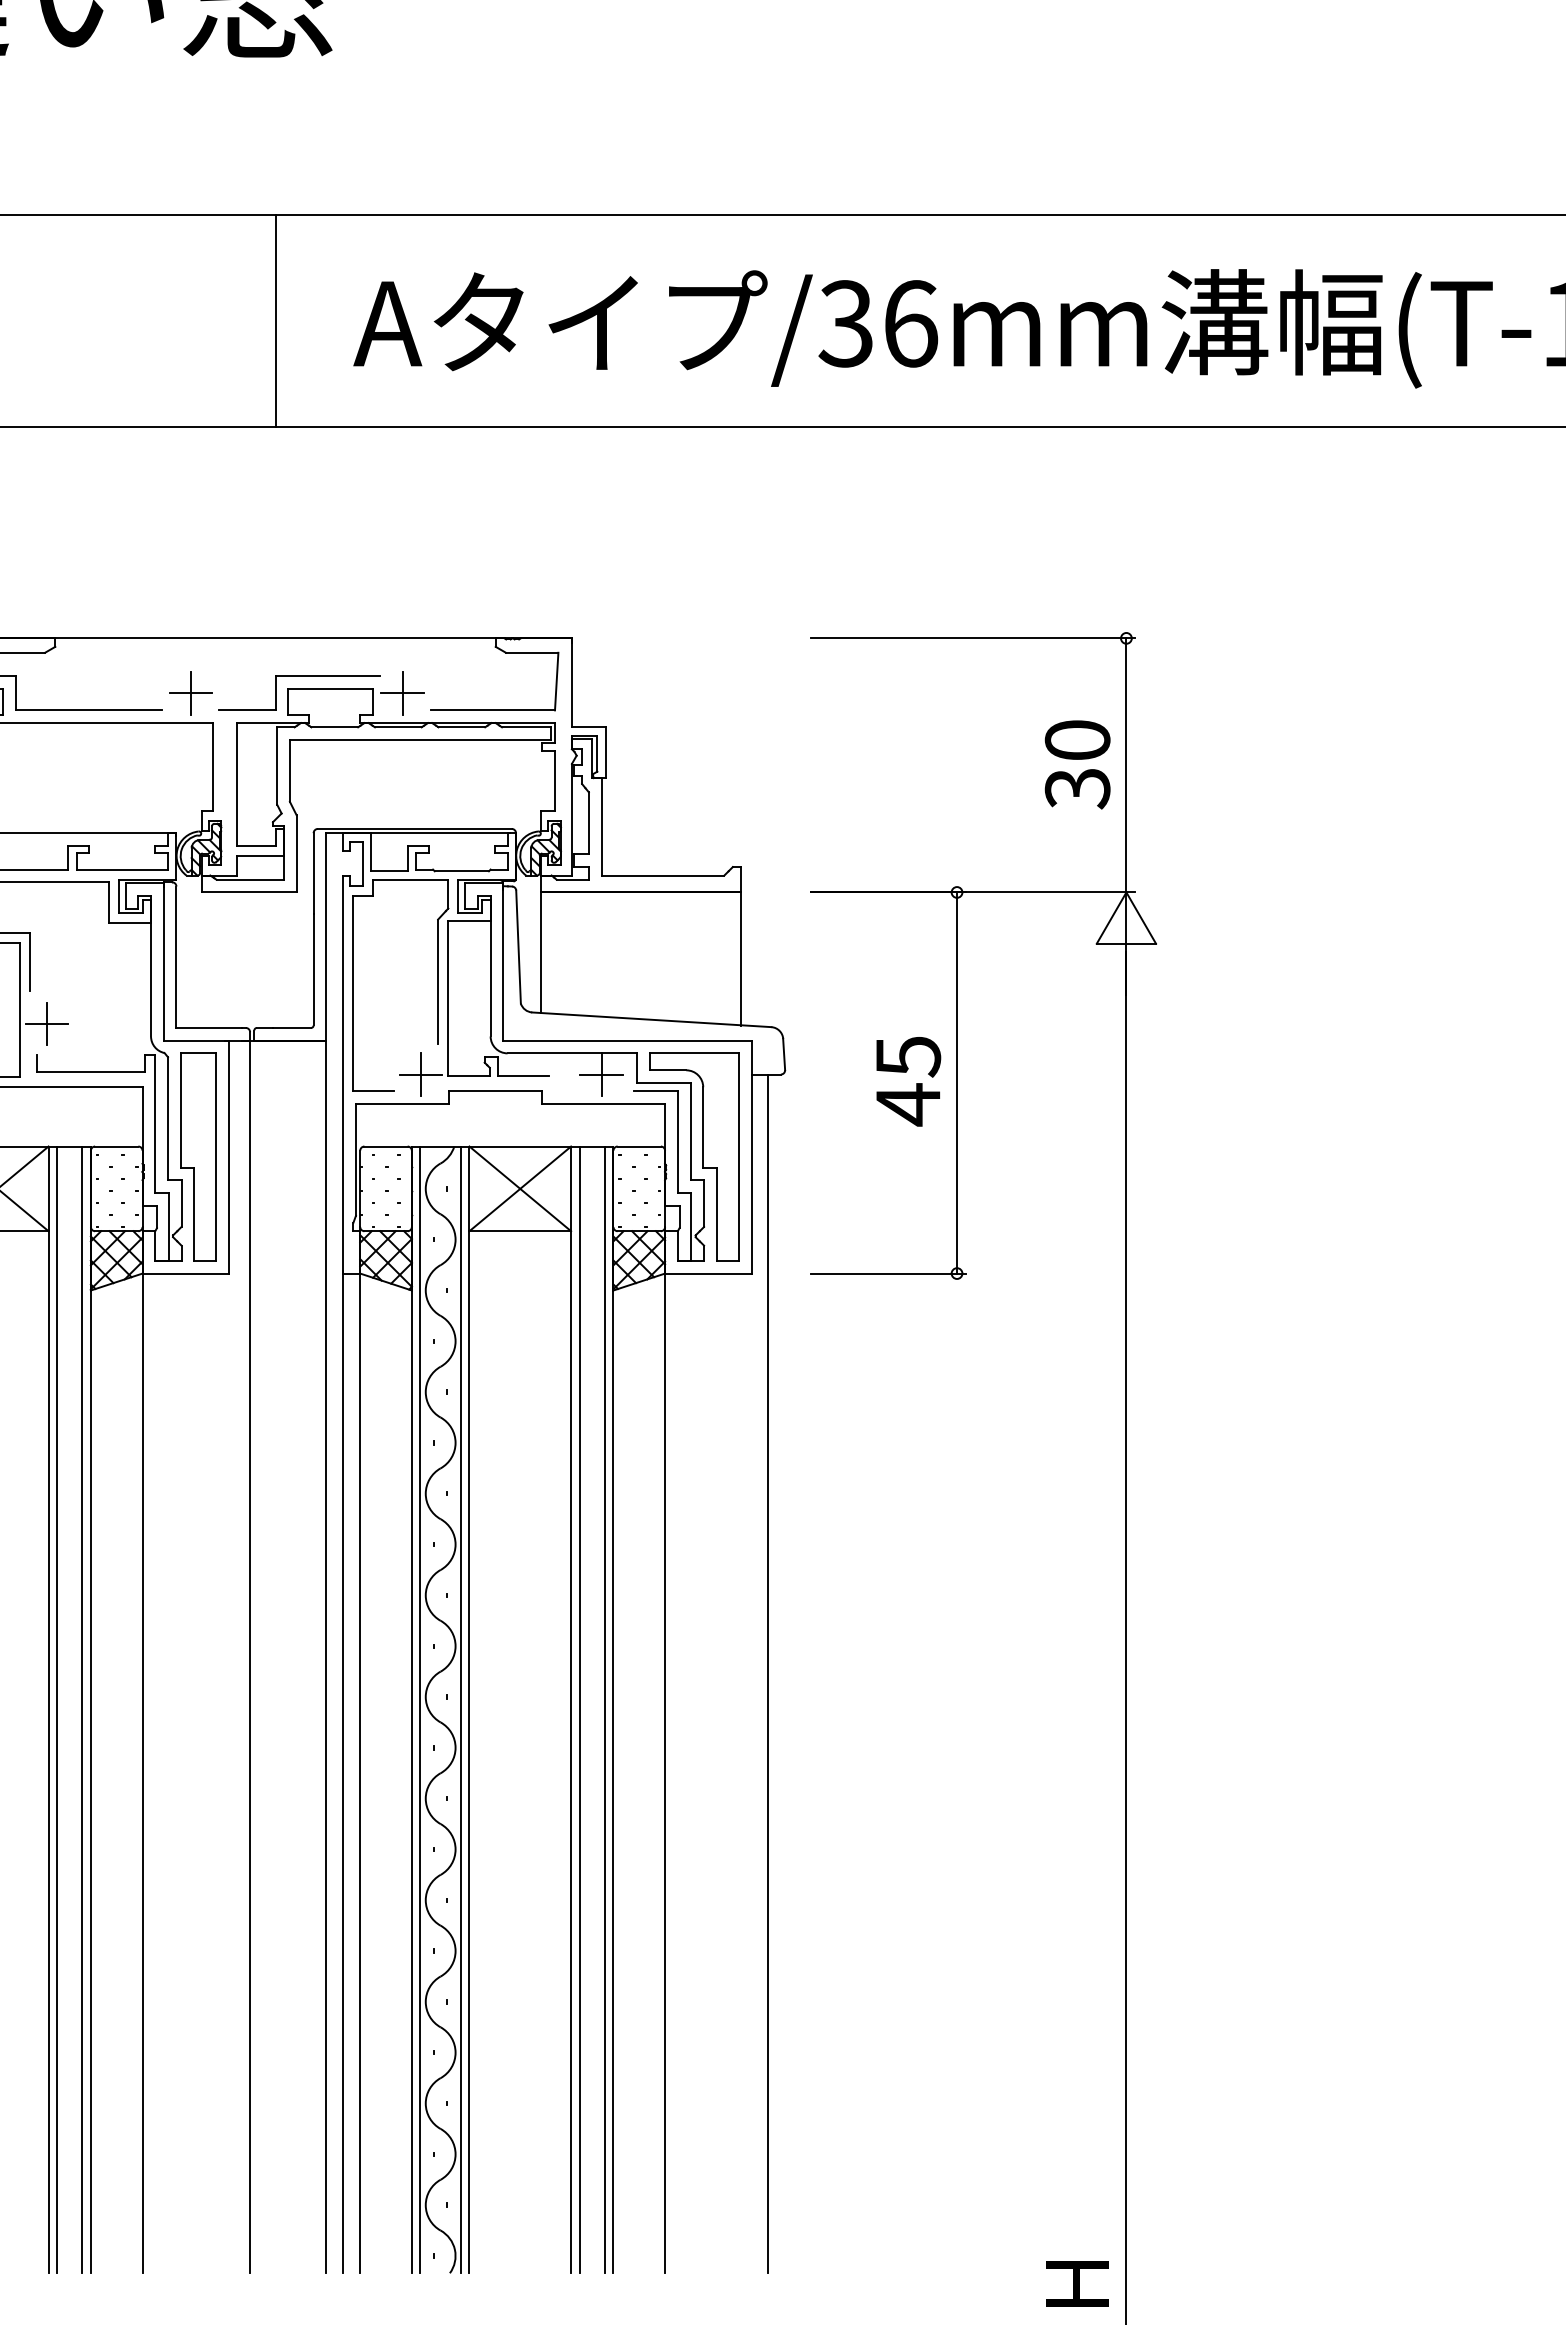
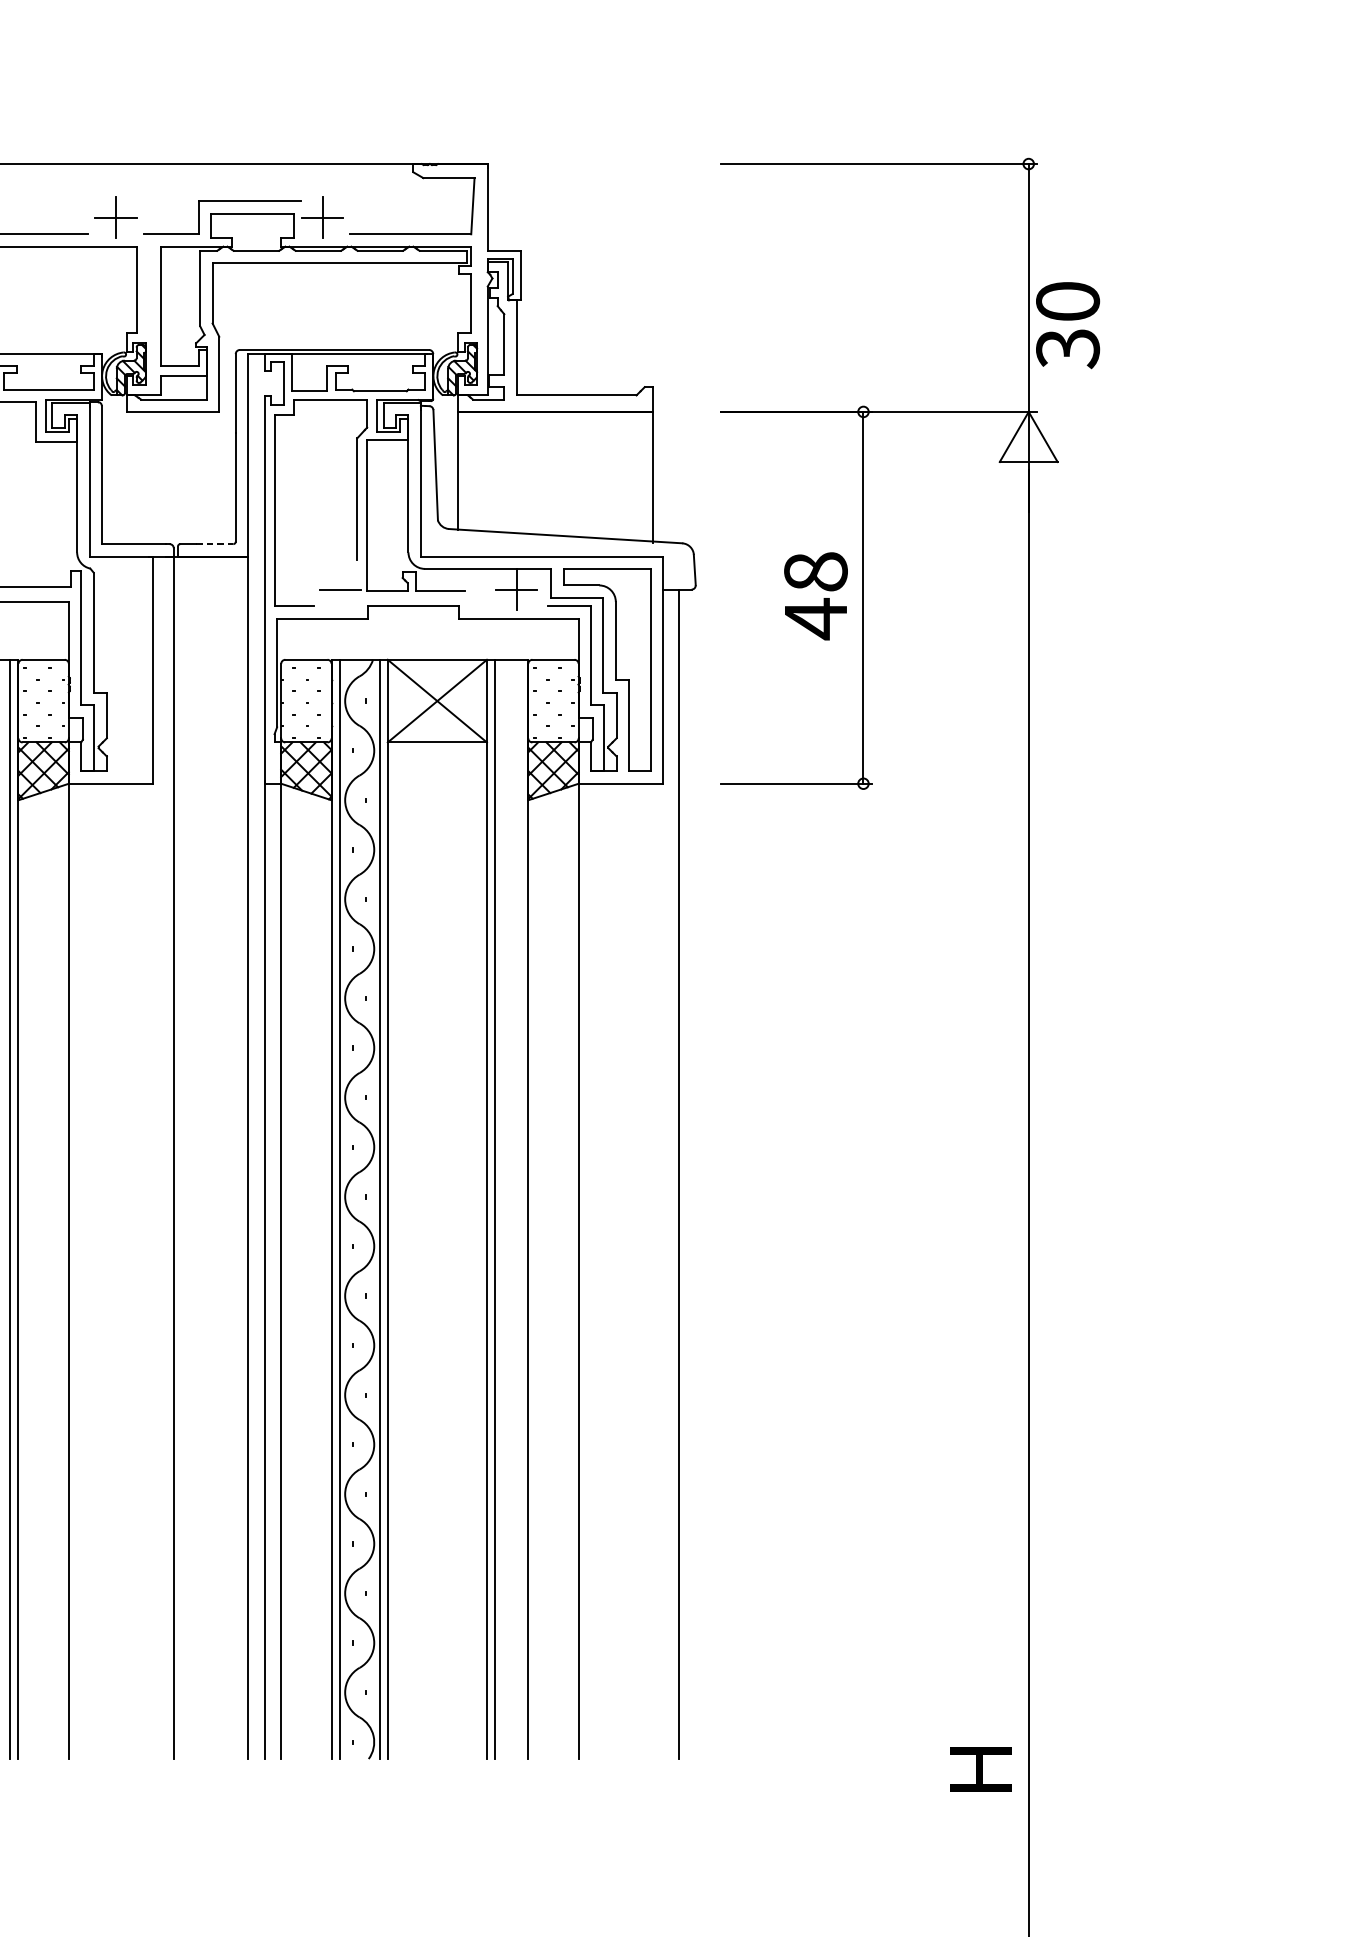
text: (1077, 764) -> (1067, 325), moved
line: (292, 1027) -> (215, 543), solid -> dashed
text: (908, 1056) -> (816, 571), 45 -> 48
line: (421, 1074) -> (341, 589), removed
part: (198, 1156) -> (123, 669), removed
line: (604, 1709) -> (519, 1209), removed

